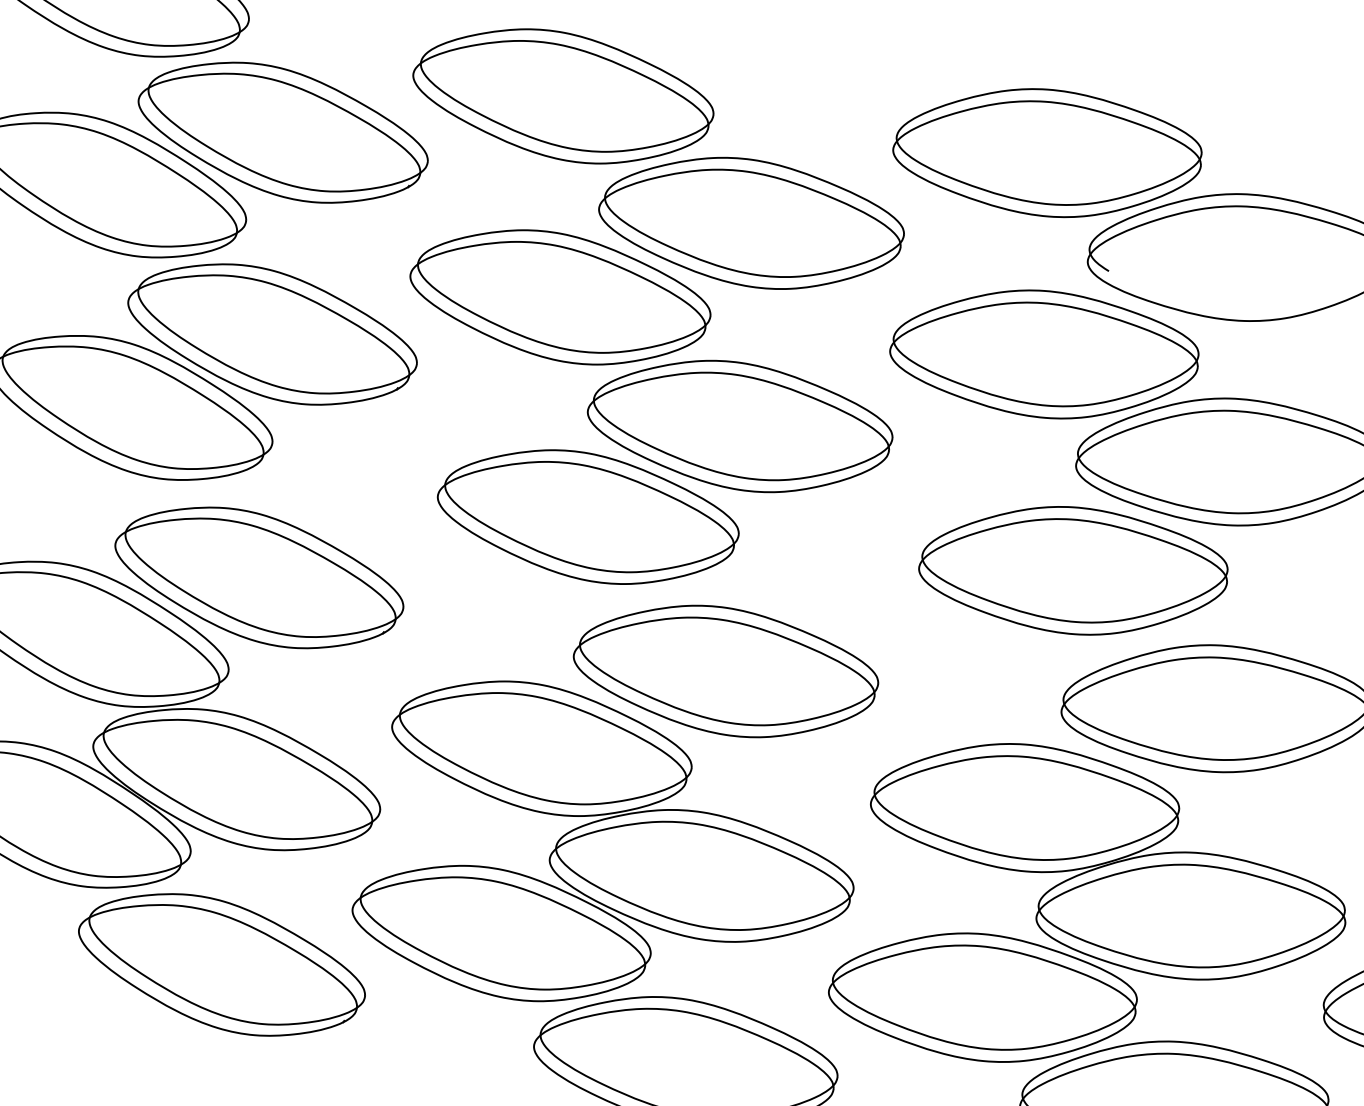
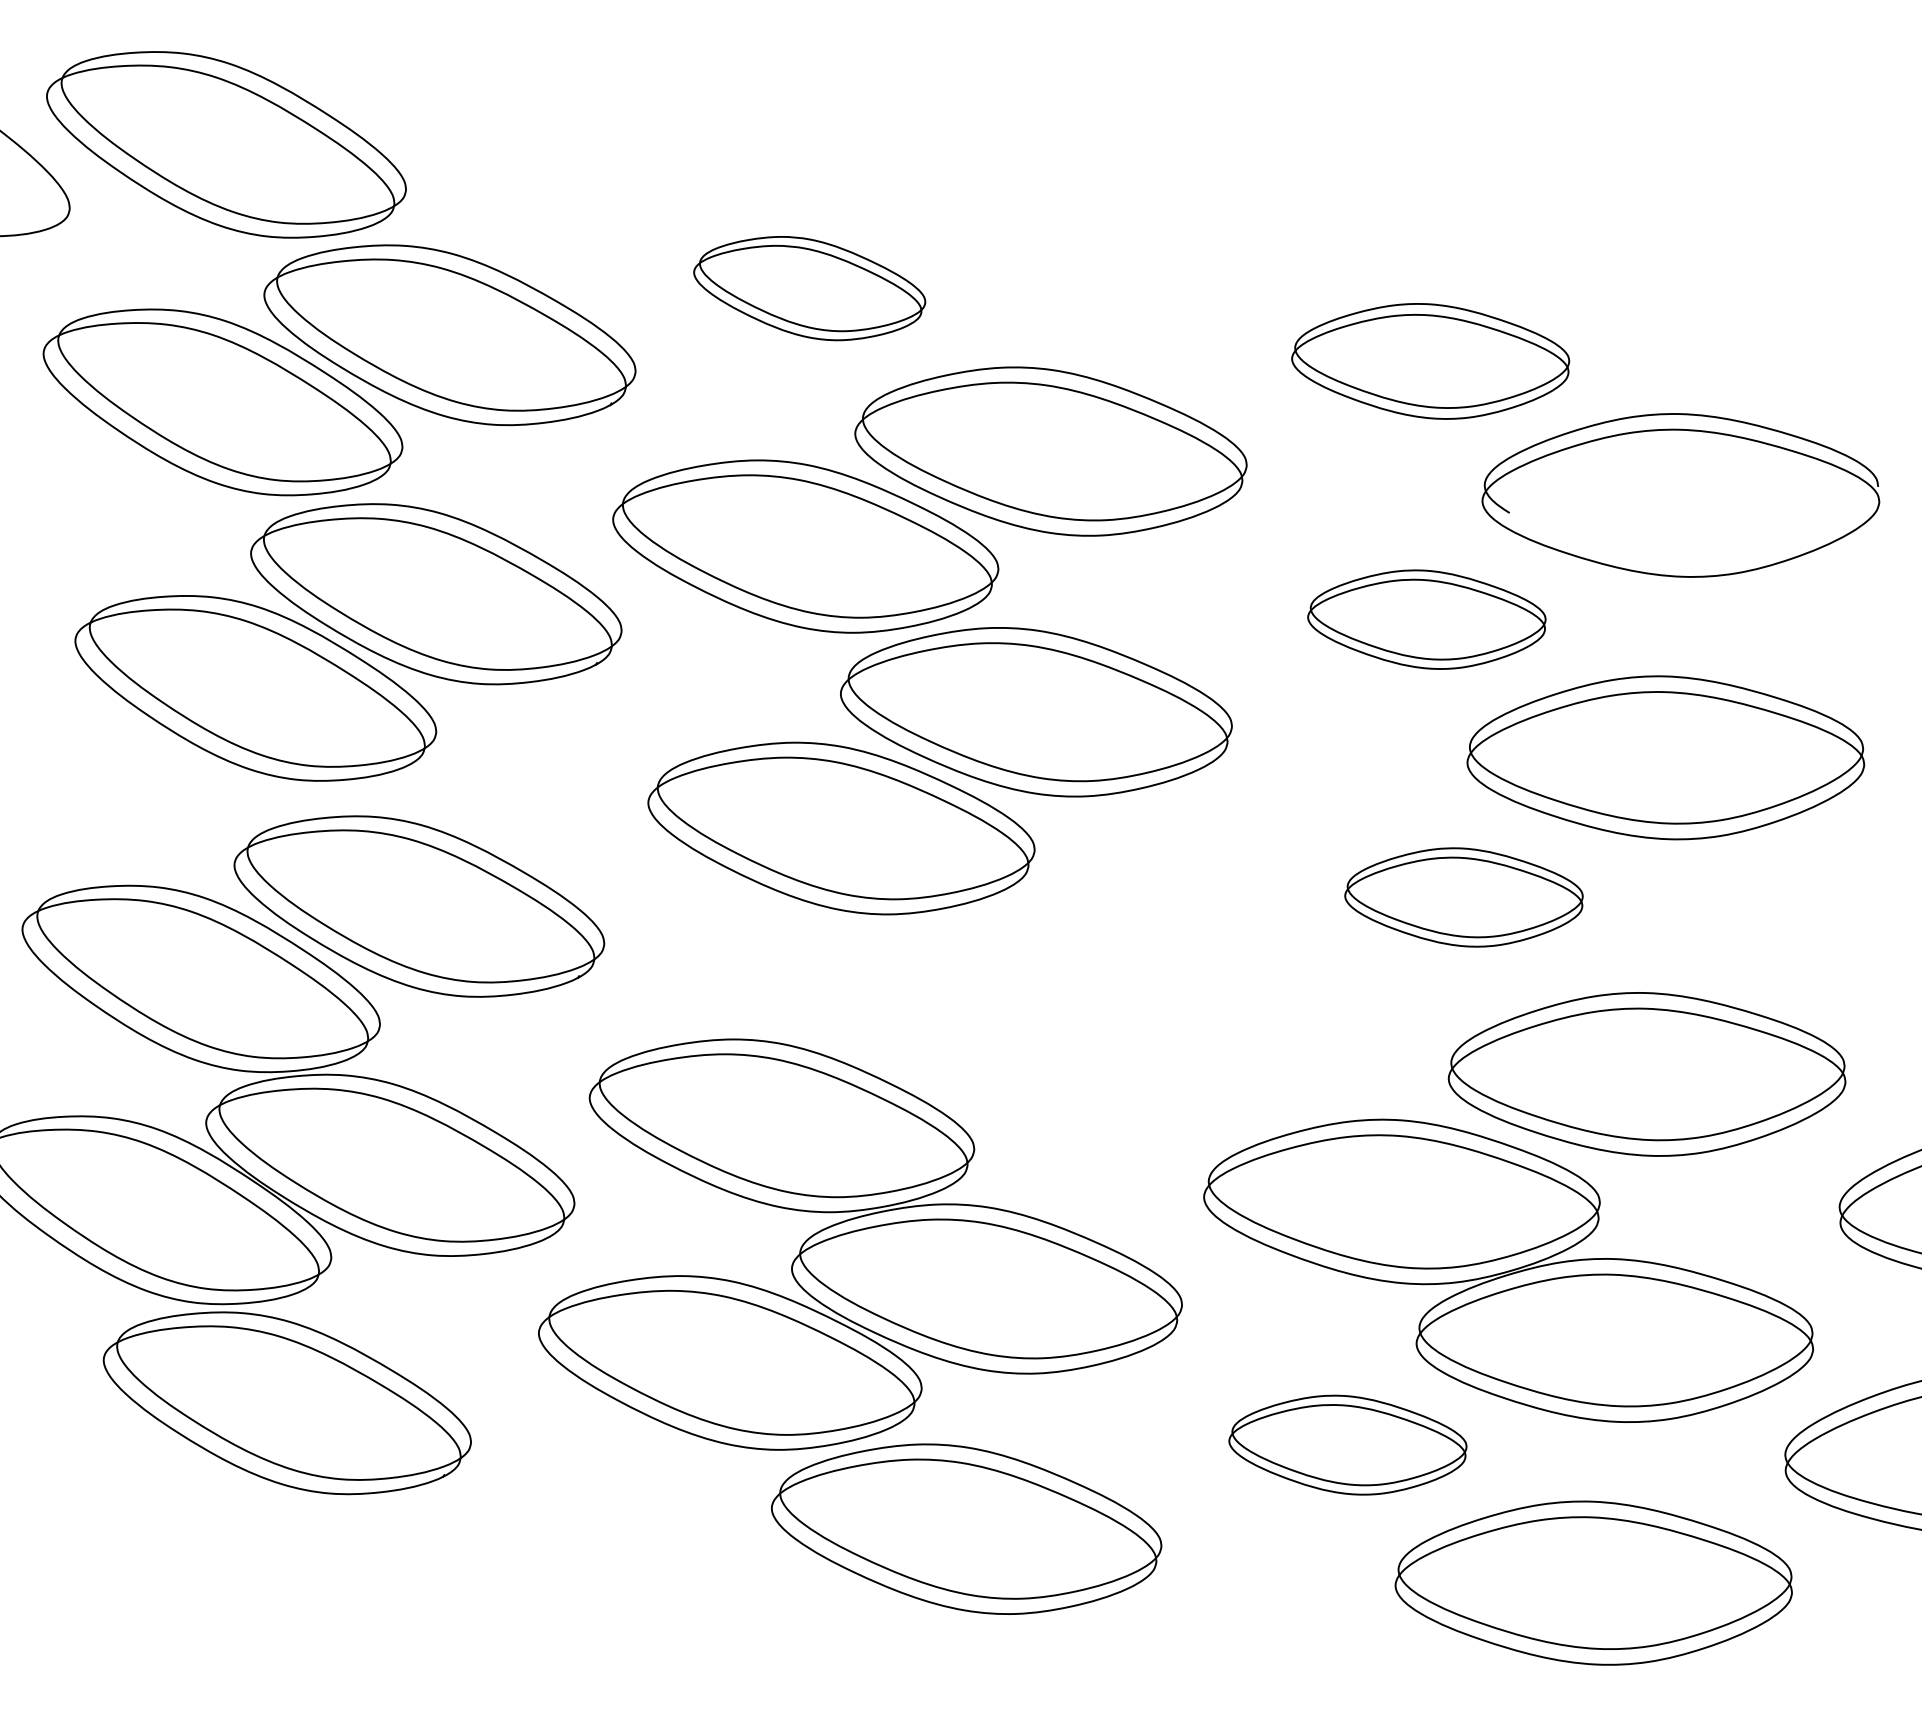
part: (563, 96) -> (809, 288), size x0.6
part: (1047, 153) -> (1430, 361), size x0.7
part: (1044, 354) -> (1426, 619), size x0.6
part: (1072, 570) -> (1463, 897), size x0.6
part: (726, 671) -> (1018, 1026), removed
part: (221, 965) -> (286, 1403), moved
part: (982, 997) -> (1347, 1444), size x0.6

